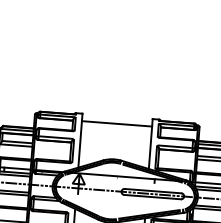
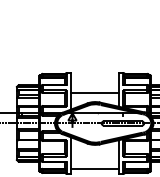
line: (116, 123) -> (94, 92), moved

